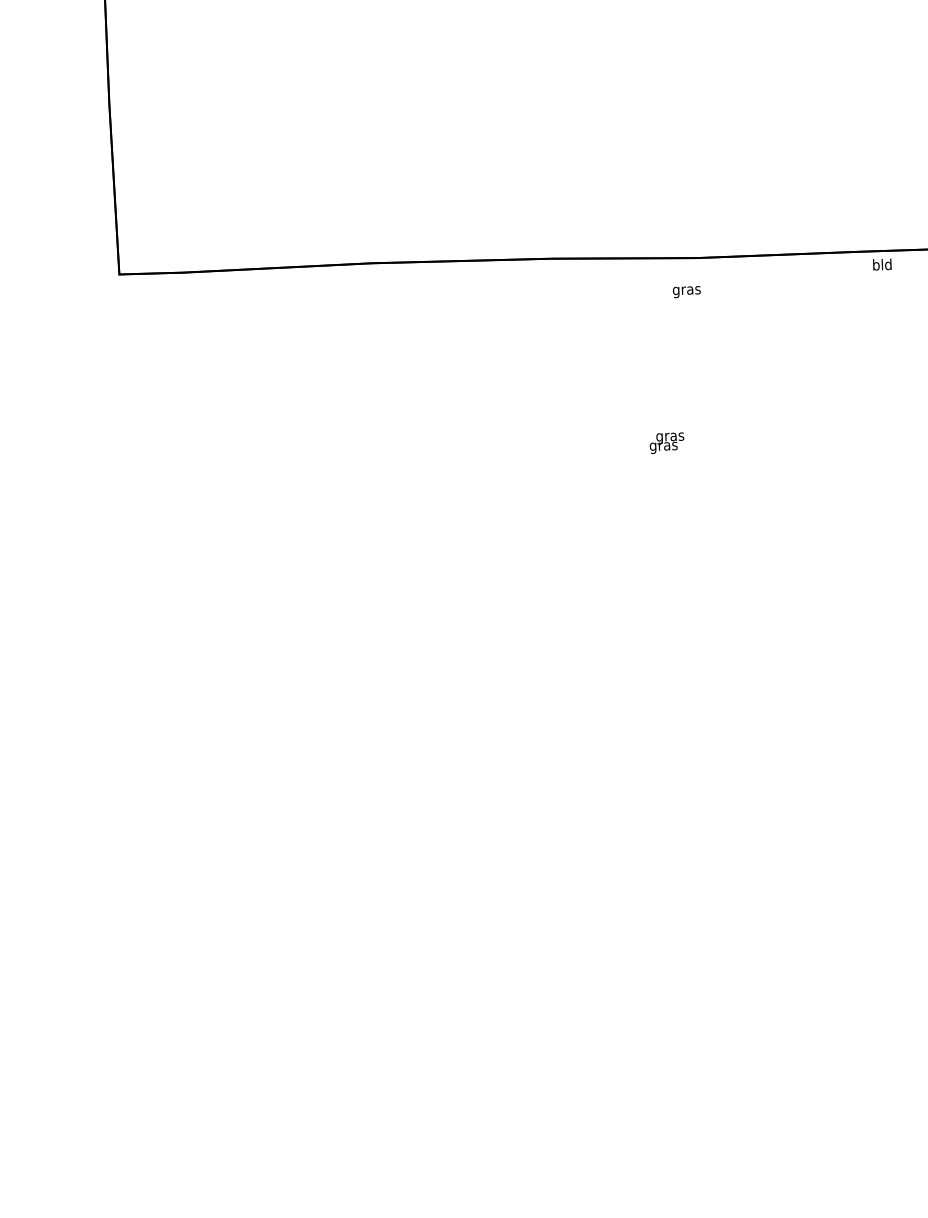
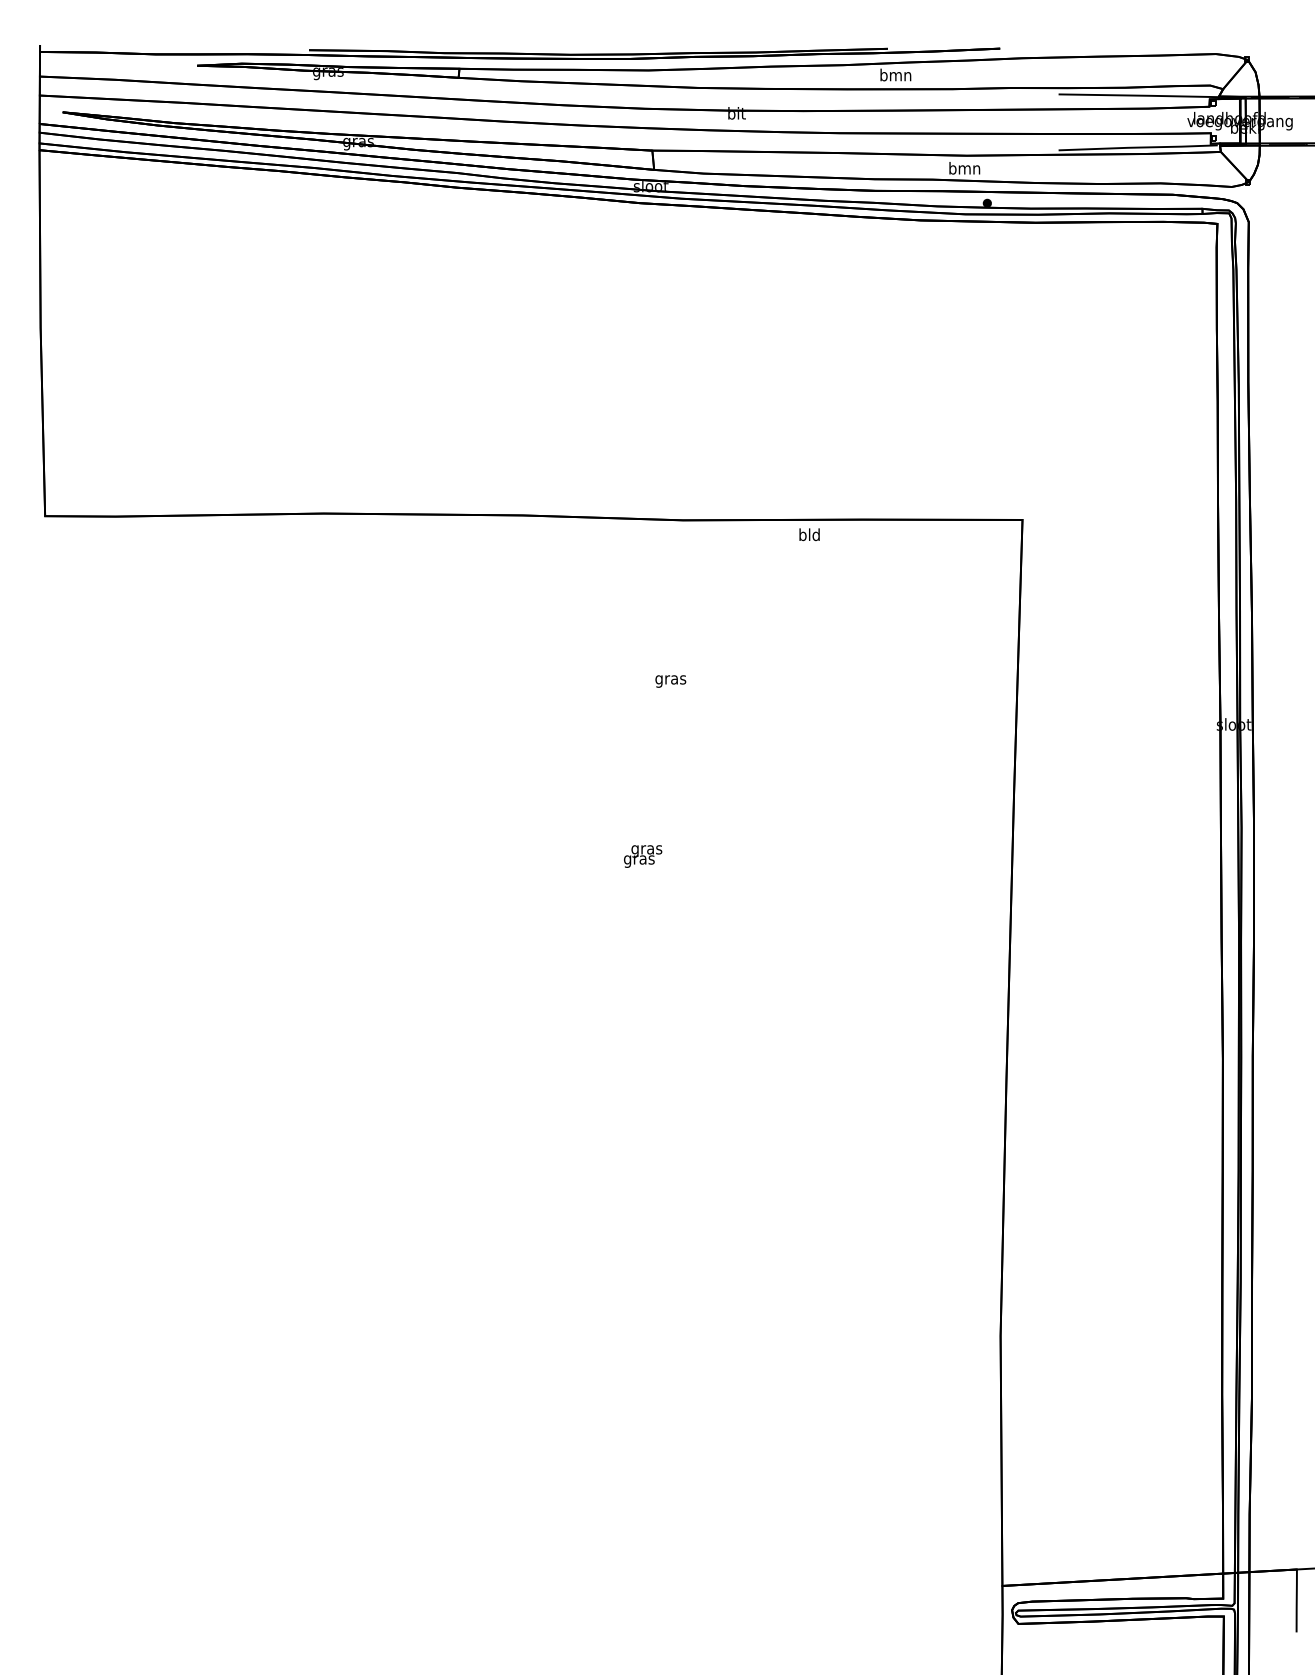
text: (882, 264) -> (809, 534), moved
text: (686, 292) -> (670, 681), moved
text: (667, 443) -> (643, 856), moved

